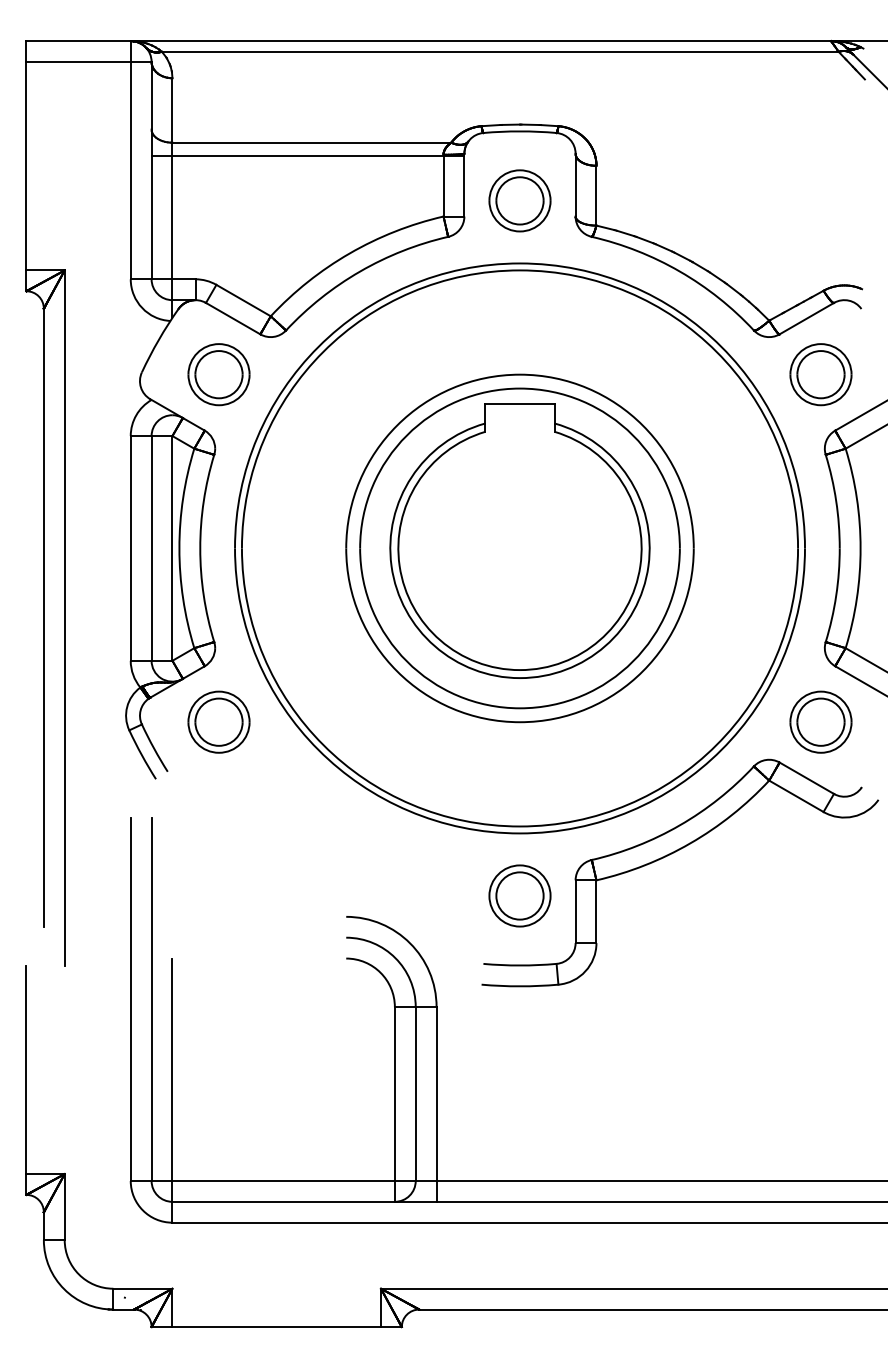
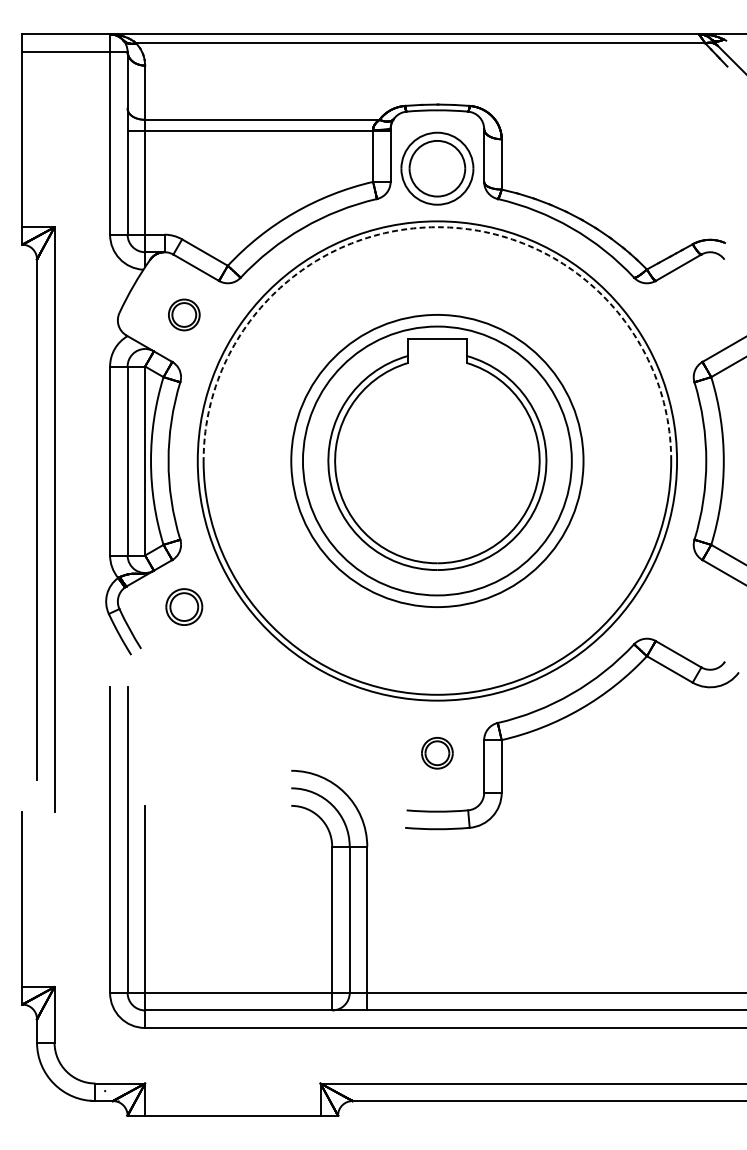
part: (519, 200) -> (436, 168), size x1.4
arc: (520, 270) -> (437, 227), solid -> dashed
part: (218, 374) -> (183, 314), size x0.6
part: (820, 374) -> (690, 314), removed
part: (218, 721) -> (183, 606), size x0.7
part: (820, 721) -> (690, 606), removed
part: (519, 895) -> (436, 752), size x0.6

